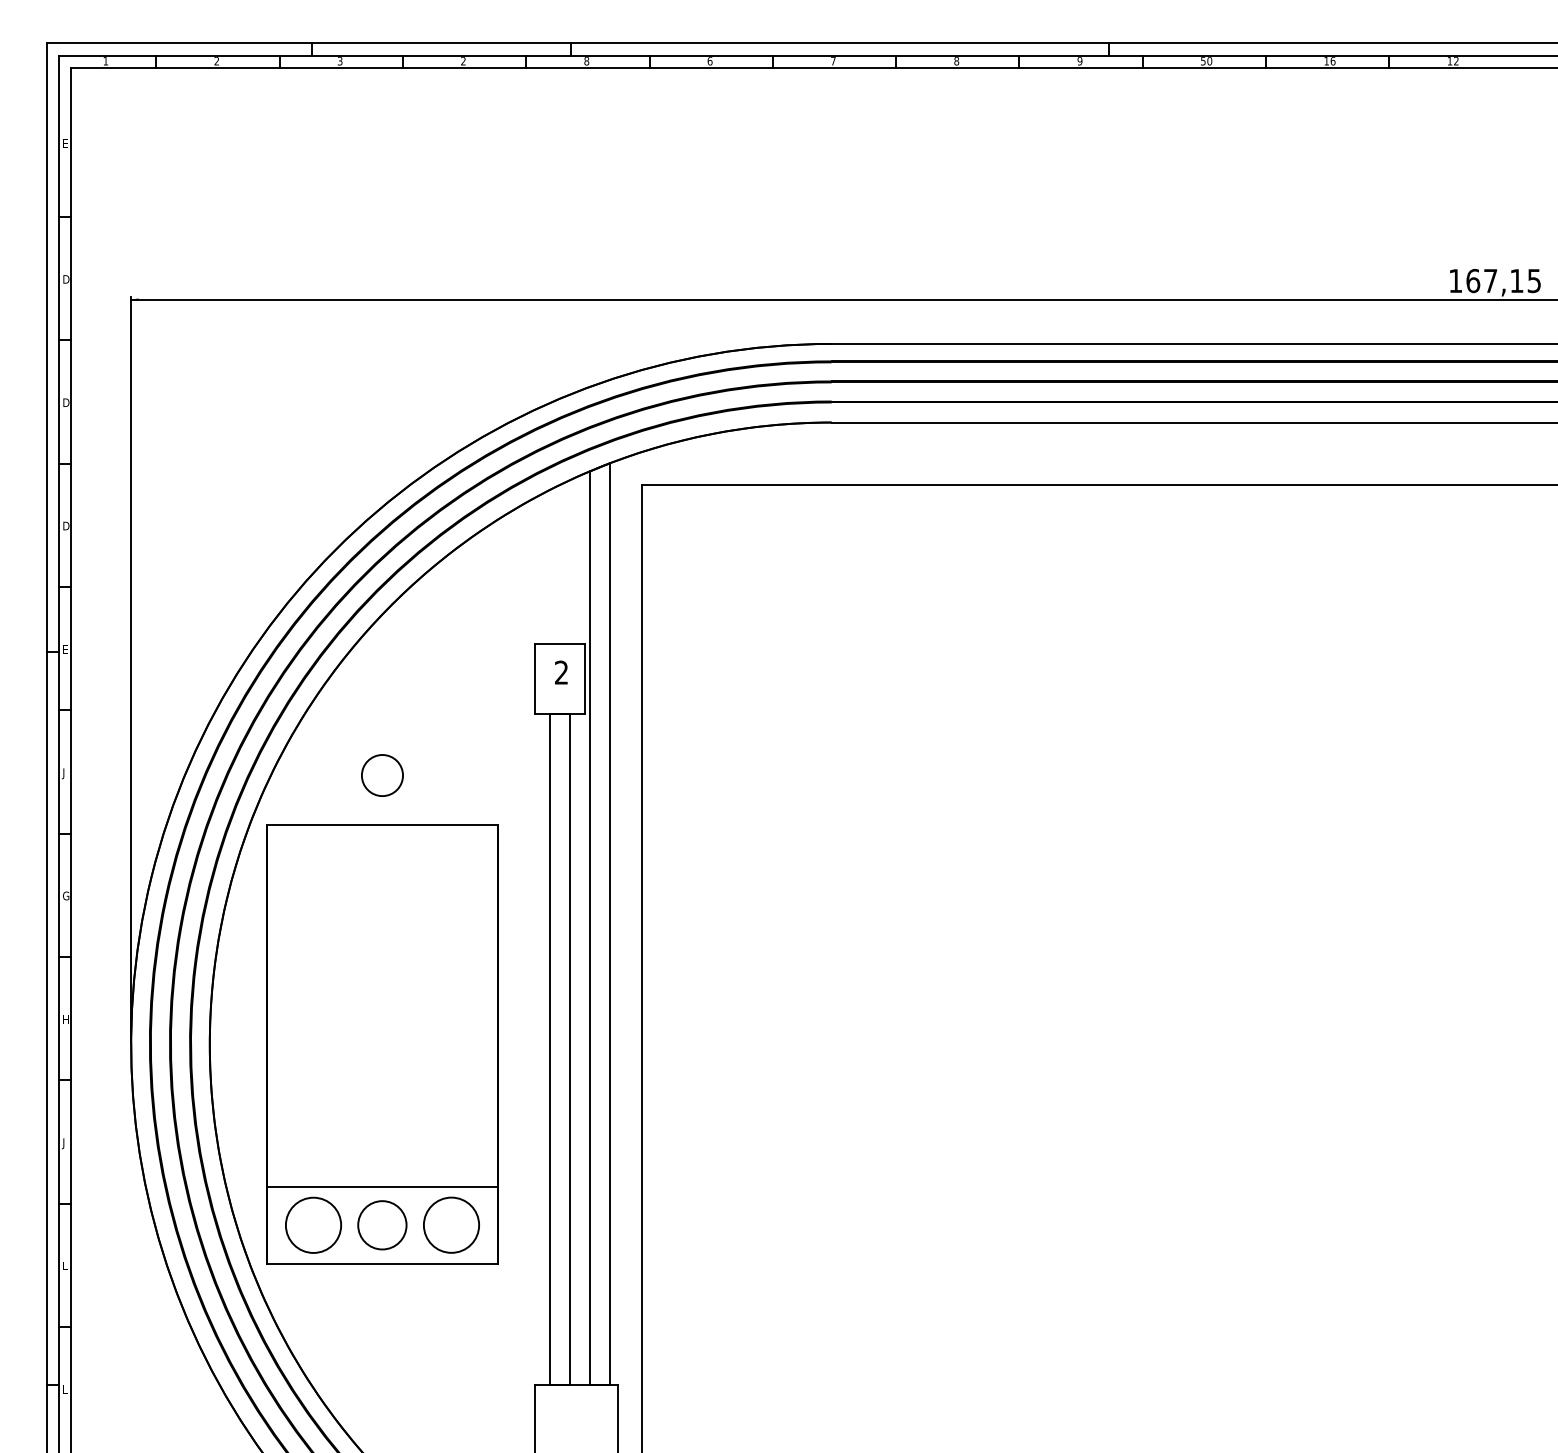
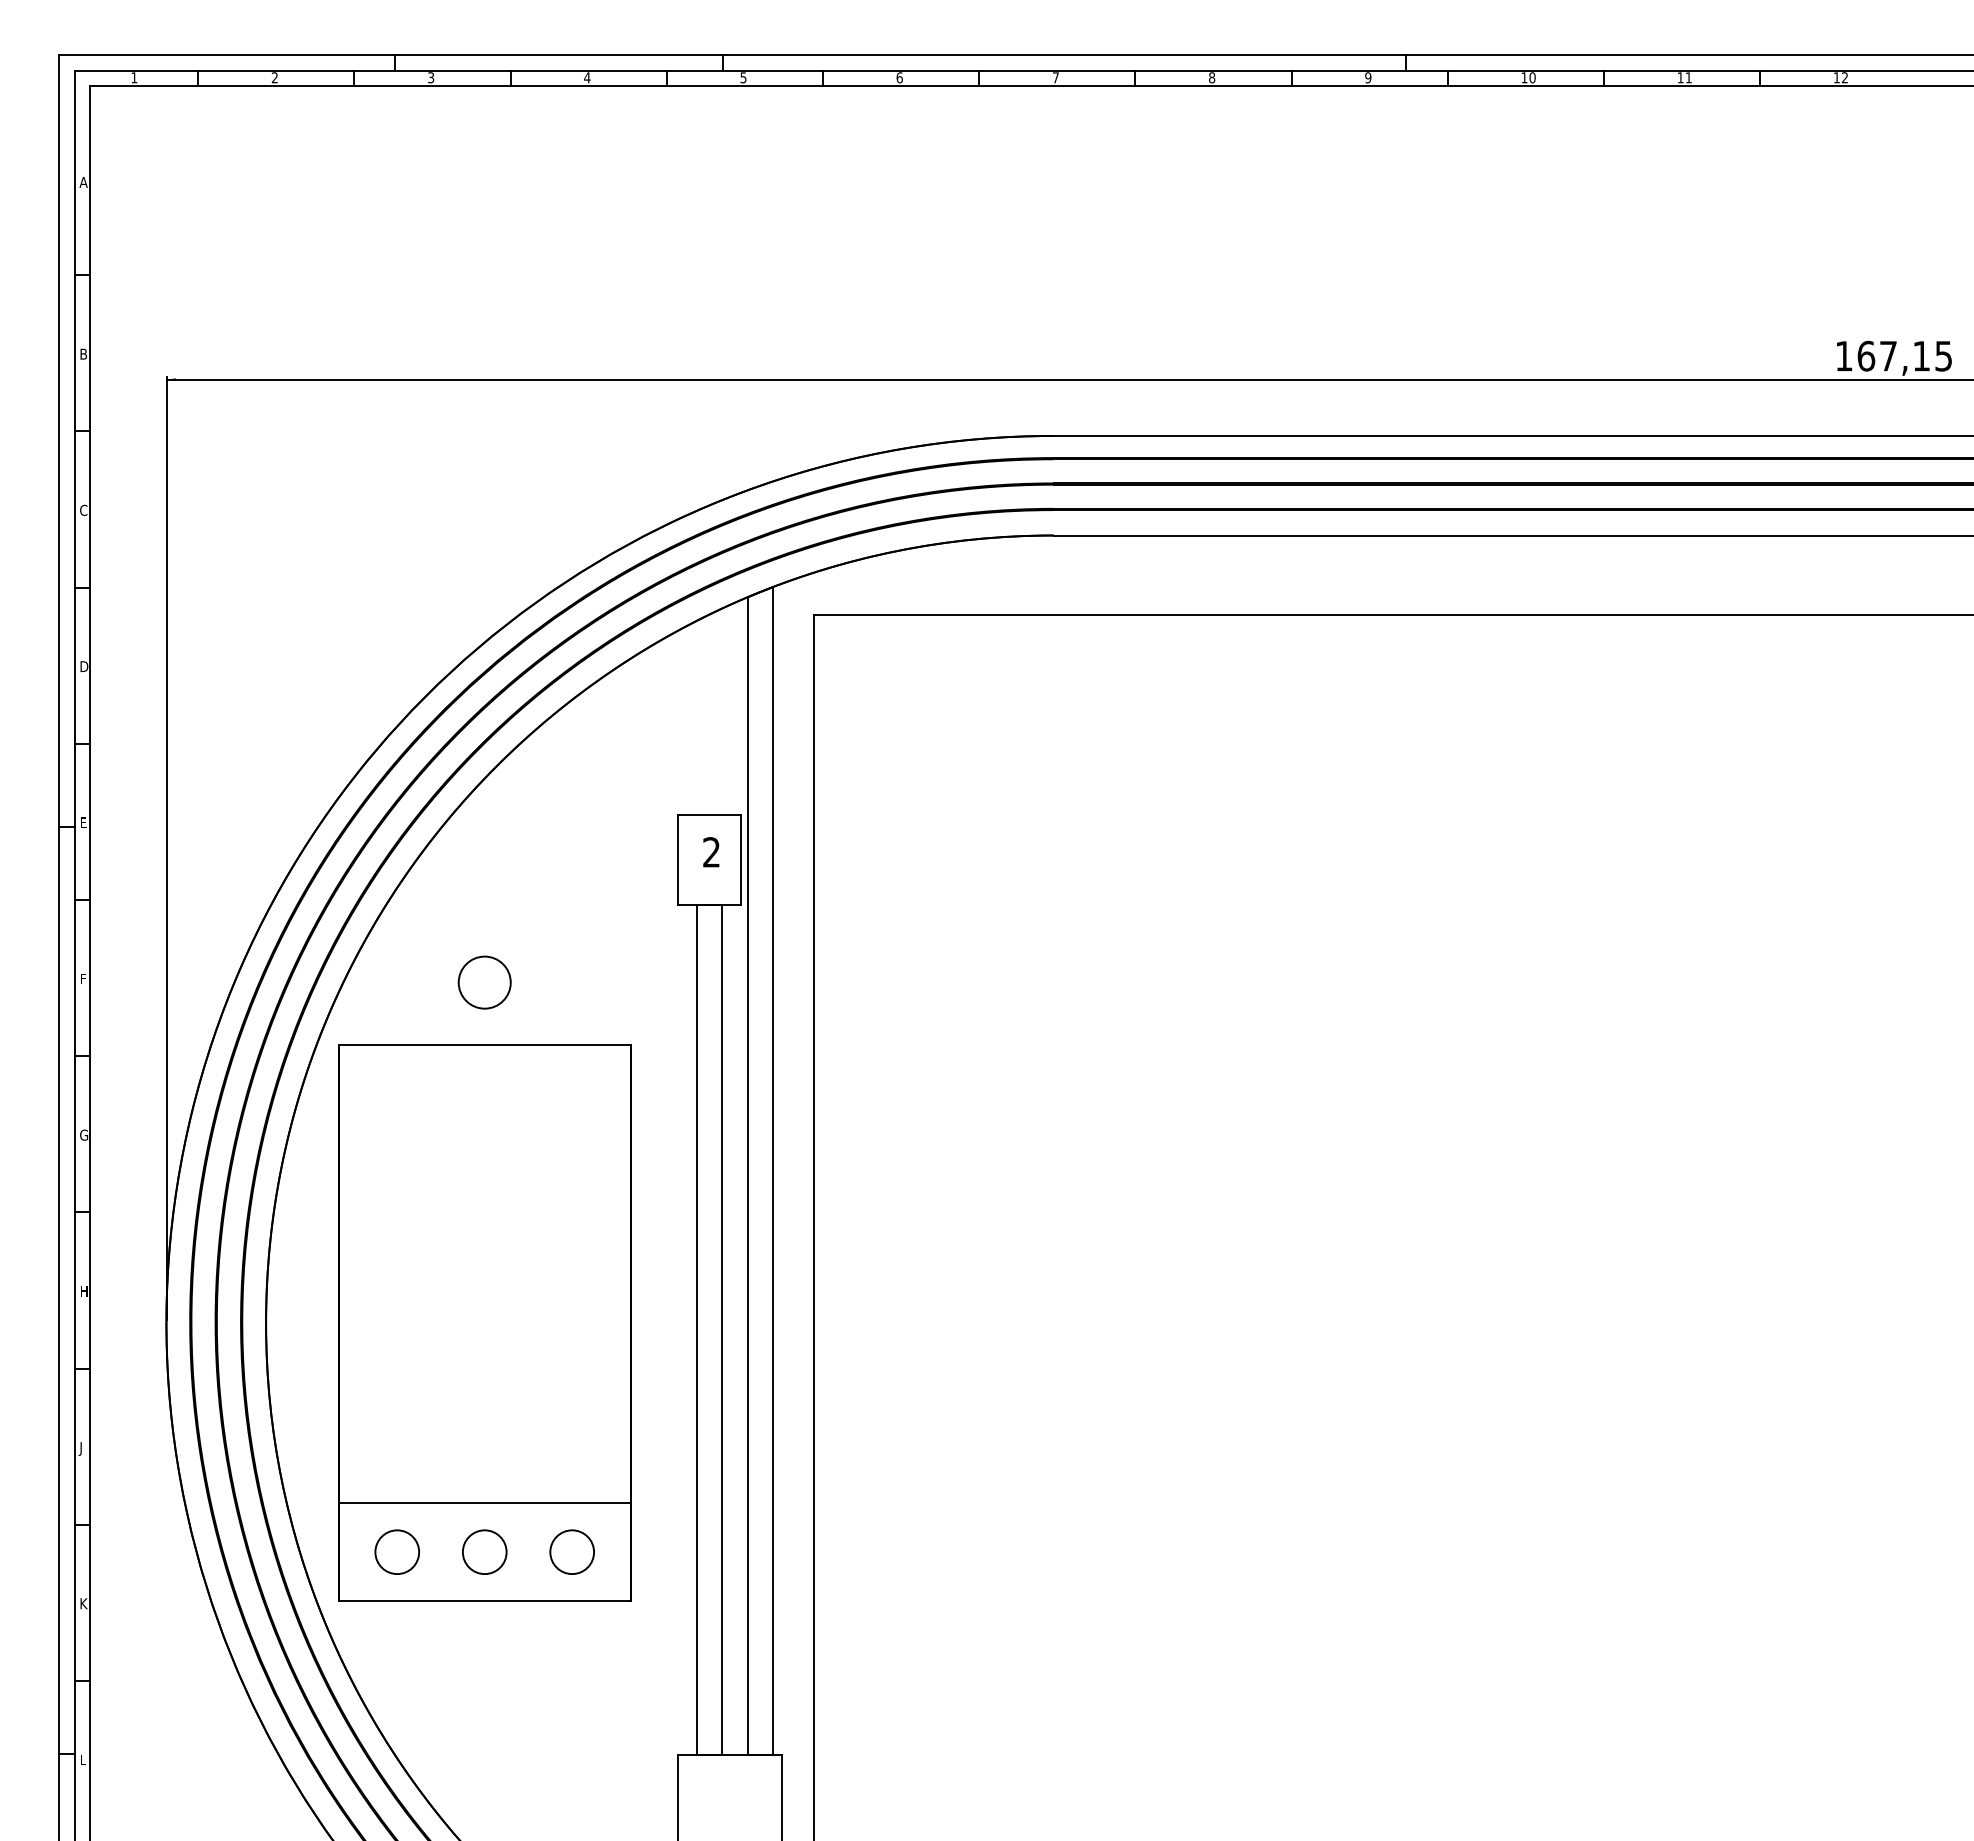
text: (463, 60) -> (587, 77), 2 -> 4
text: (586, 60) -> (743, 77), 8 -> 5
text: (1203, 60) -> (1524, 77), 50 -> 10
text: (1332, 60) -> (1688, 77), 16 -> 11
text: (65, 143) -> (83, 182), E -> A
text: (66, 279) -> (84, 354), D -> B
text: (66, 402) -> (84, 509), D -> C
text: (64, 773) -> (81, 980), J -> F
circle: (312, 1224) -> (396, 1551), size x0.62
circle: (382, 1224) -> (484, 1551), size x0.71
circle: (451, 1225) -> (572, 1552), size x0.62
text: (65, 1265) -> (83, 1603), L -> K

